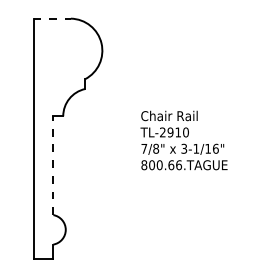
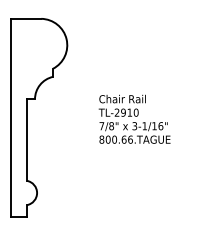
line: (52, 18) -> (26, 18), dashed -> solid
line: (53, 165) -> (26, 139), dashed -> solid

